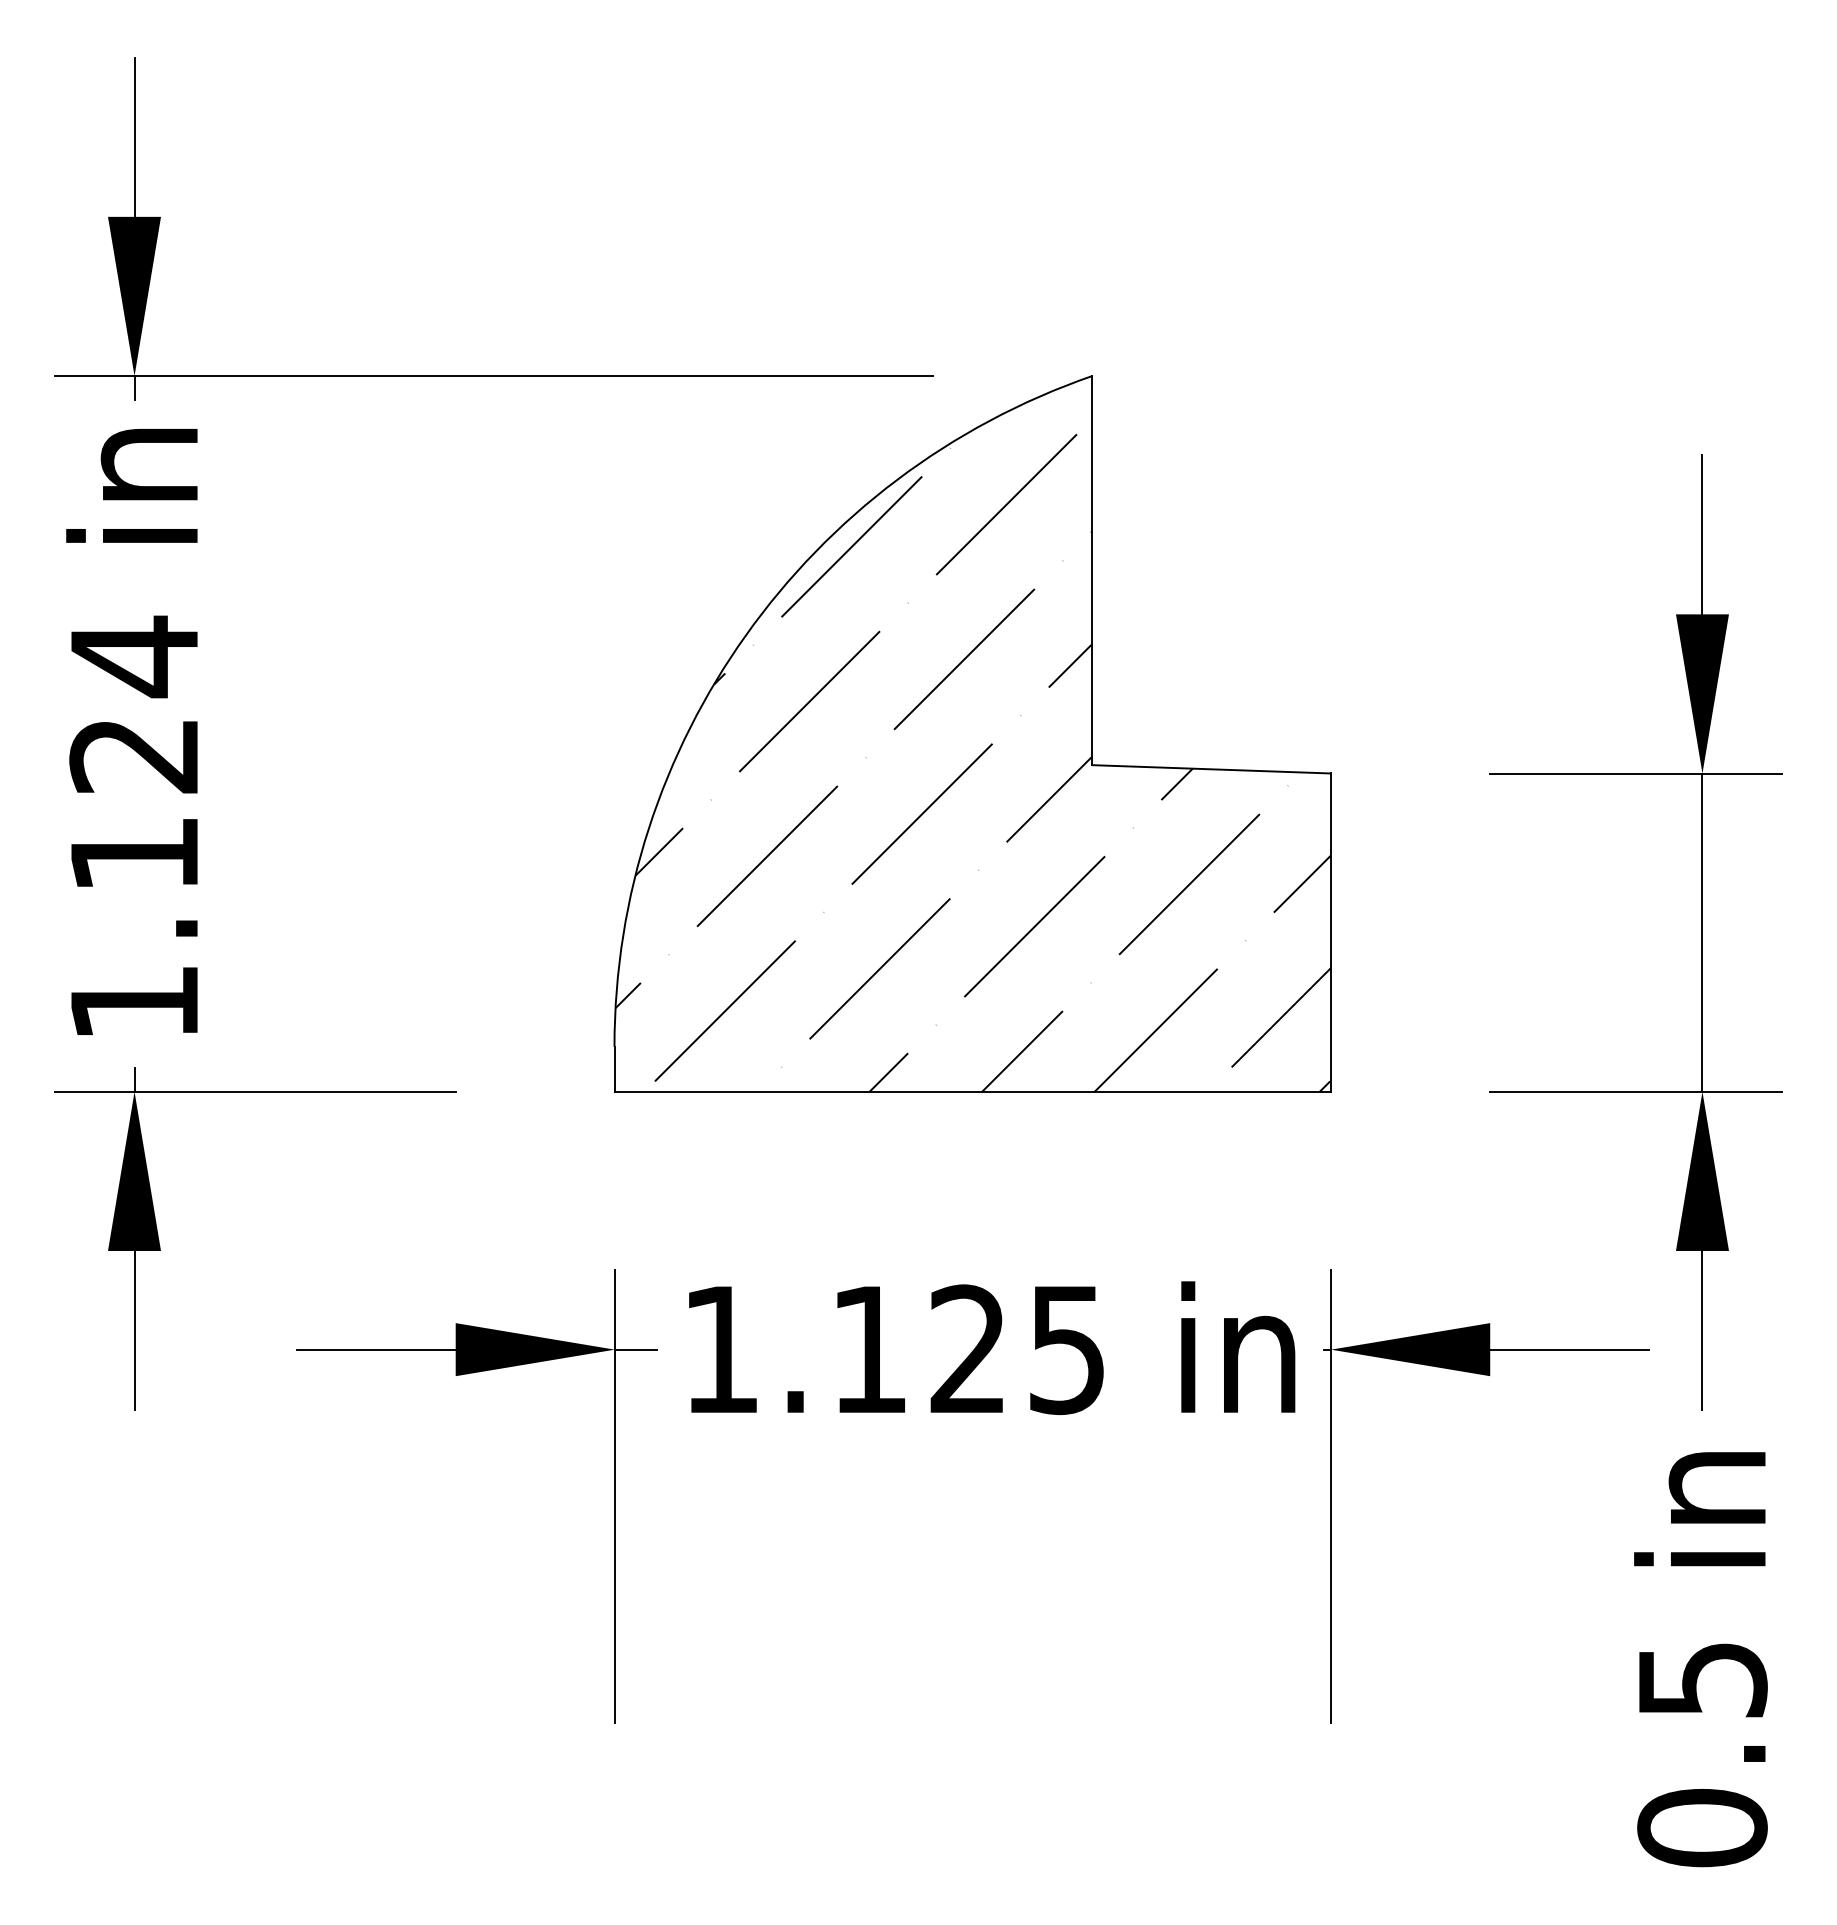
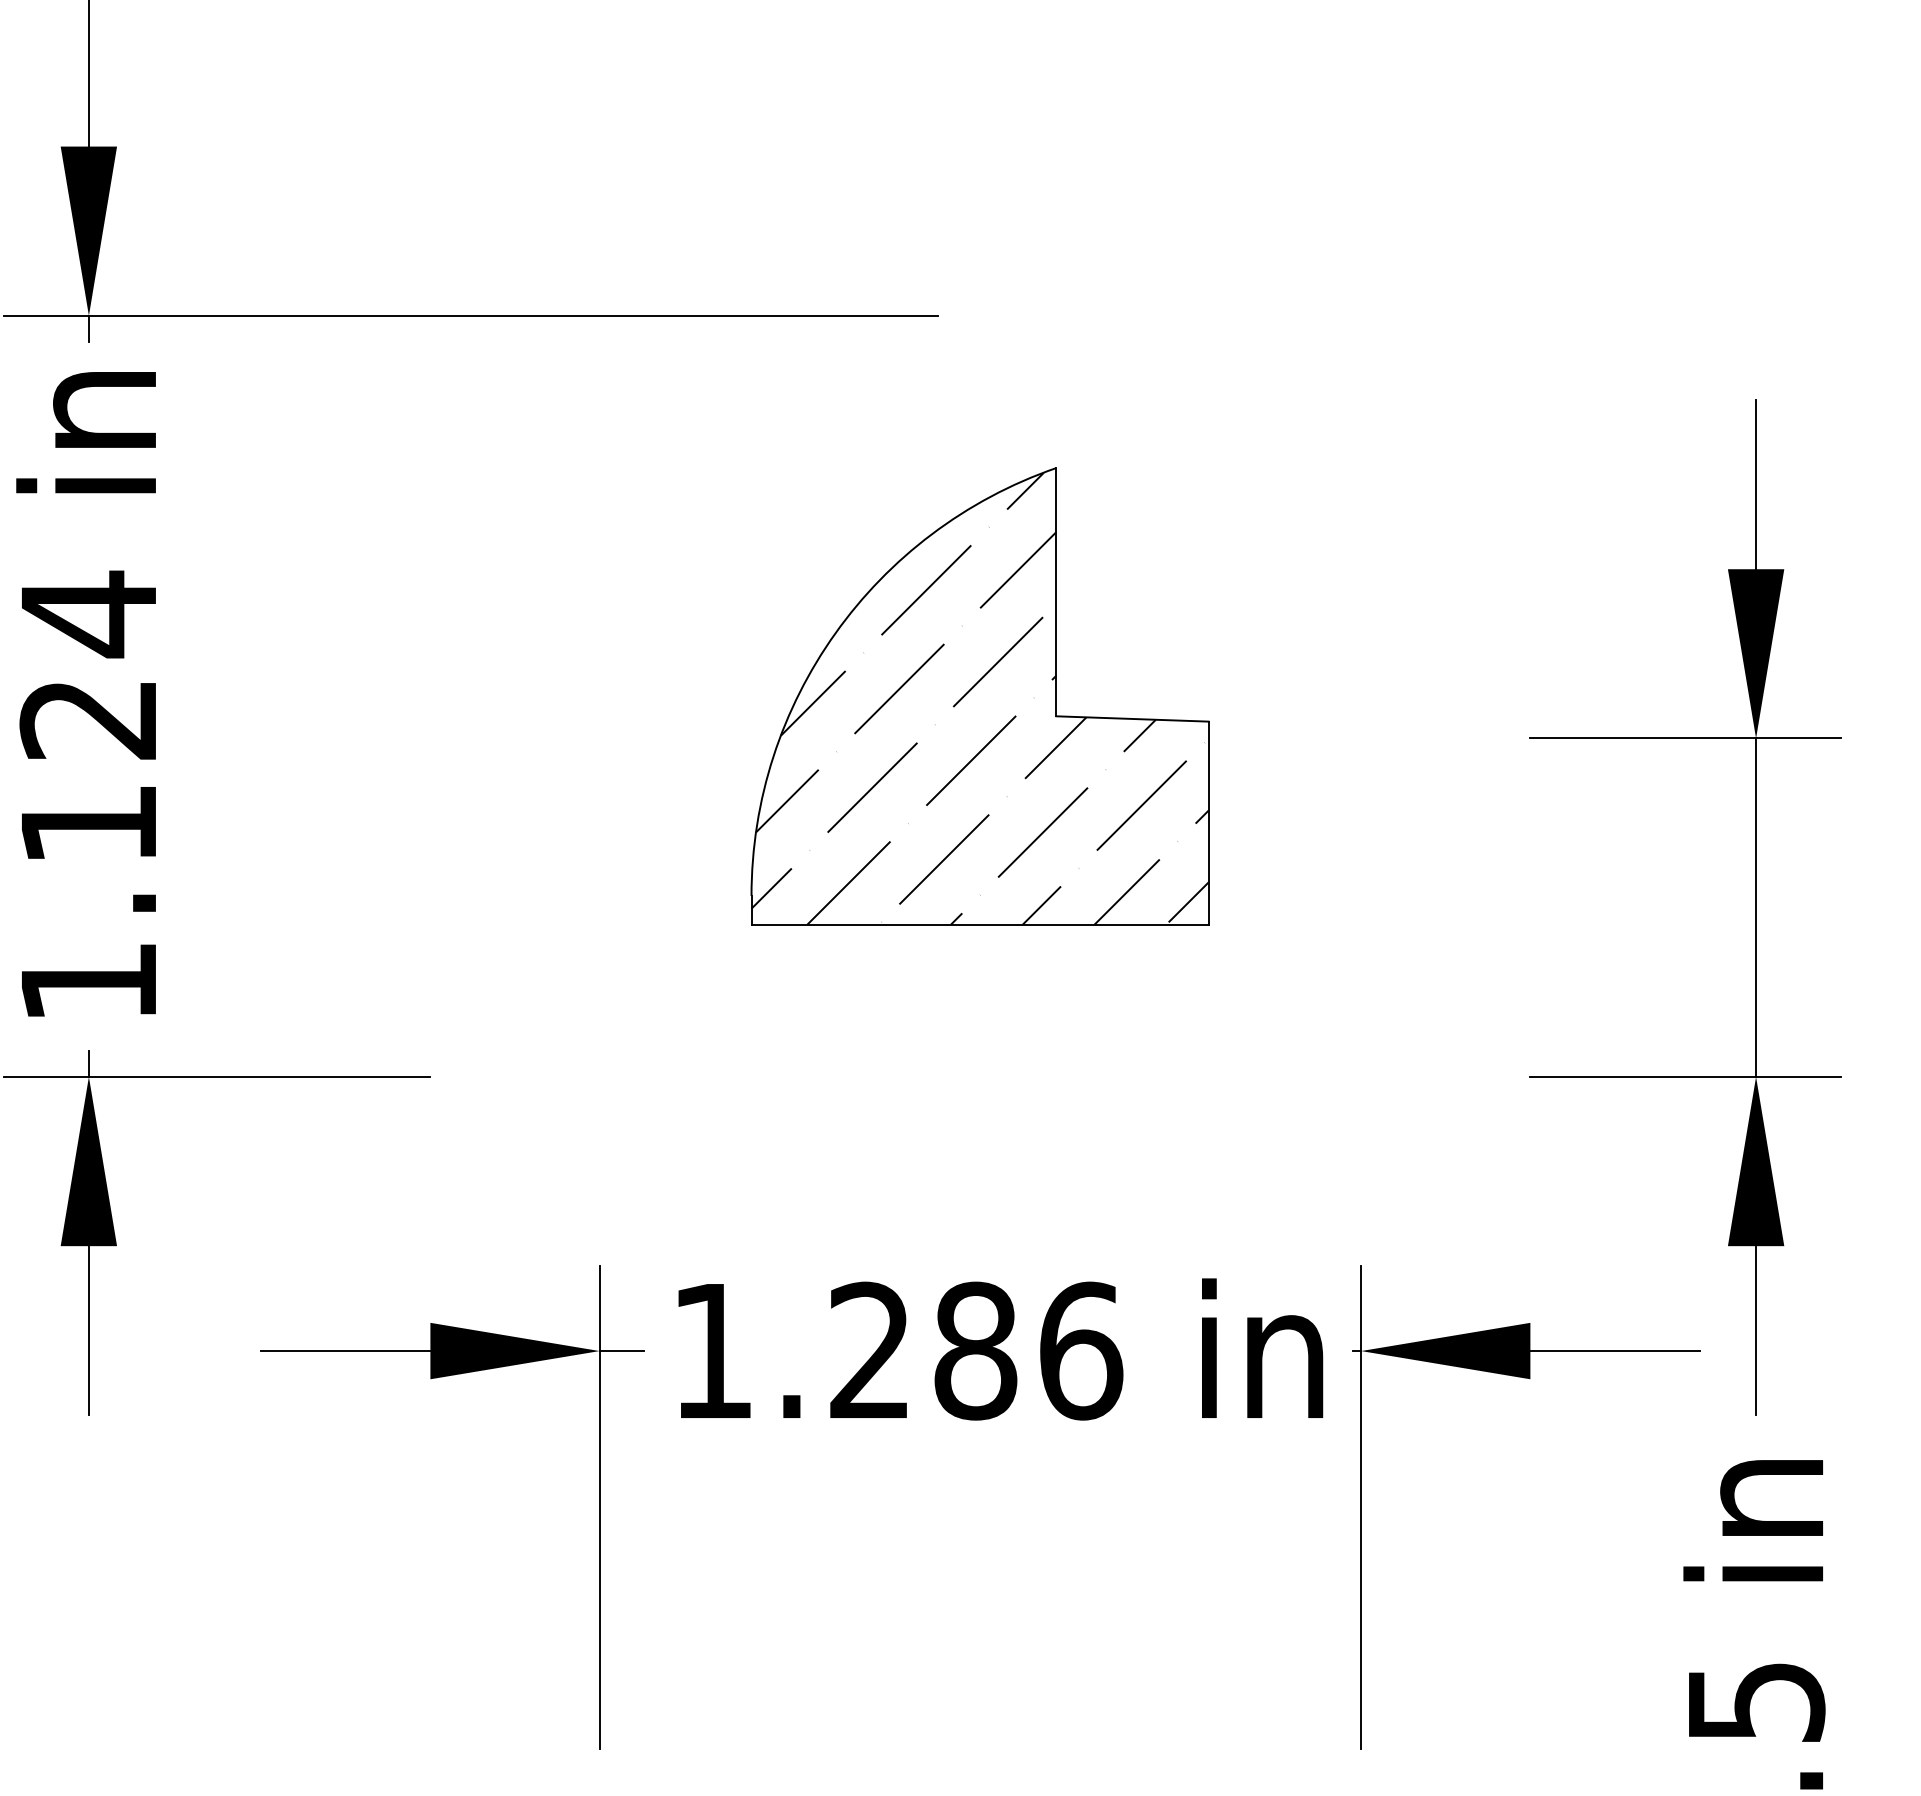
part: (972, 733) -> (979, 695), size x0.6
text: (969, 1349) -> (976, 1350), 1.125 -> 1.286

